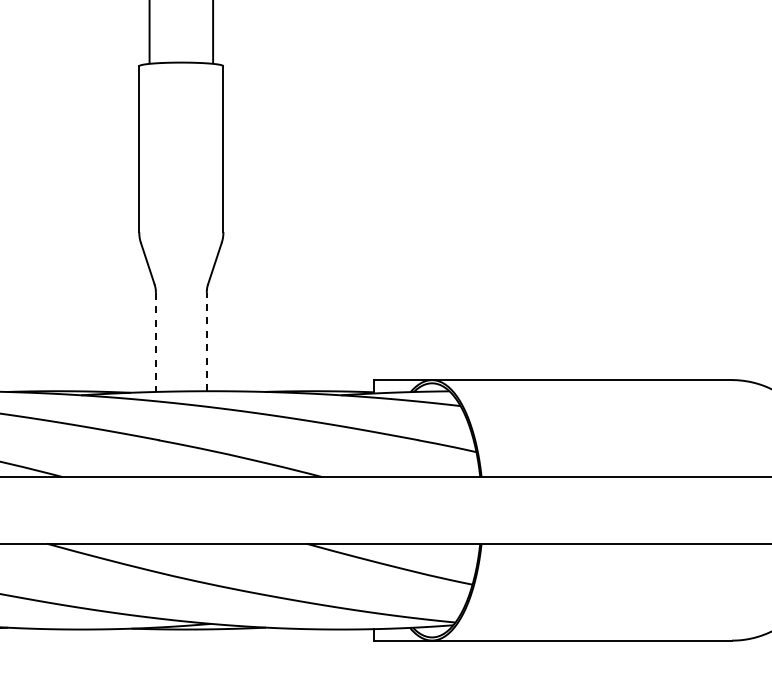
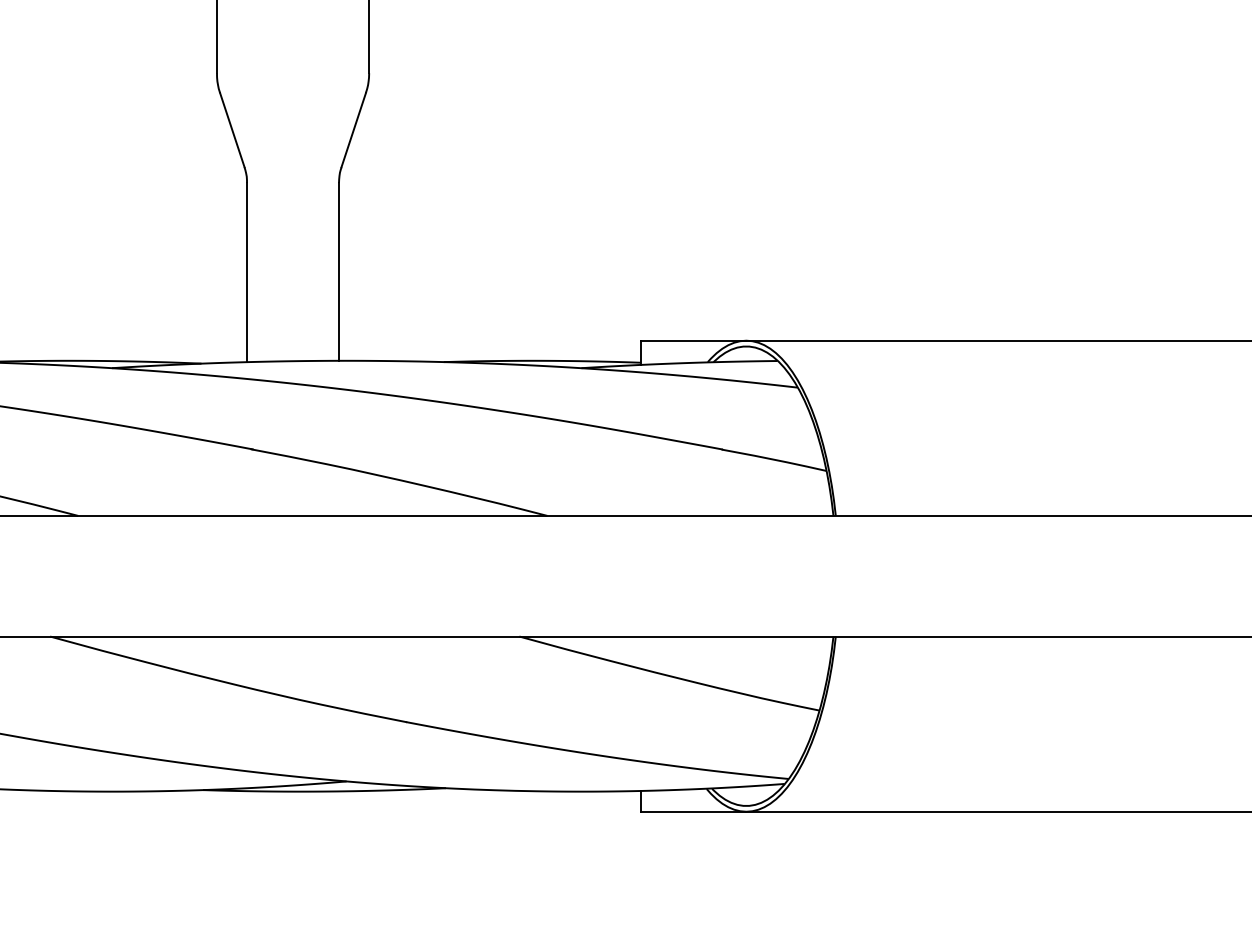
line: (206, 341) -> (338, 270), dashed -> solid
line: (155, 342) -> (246, 272), dashed -> solid

